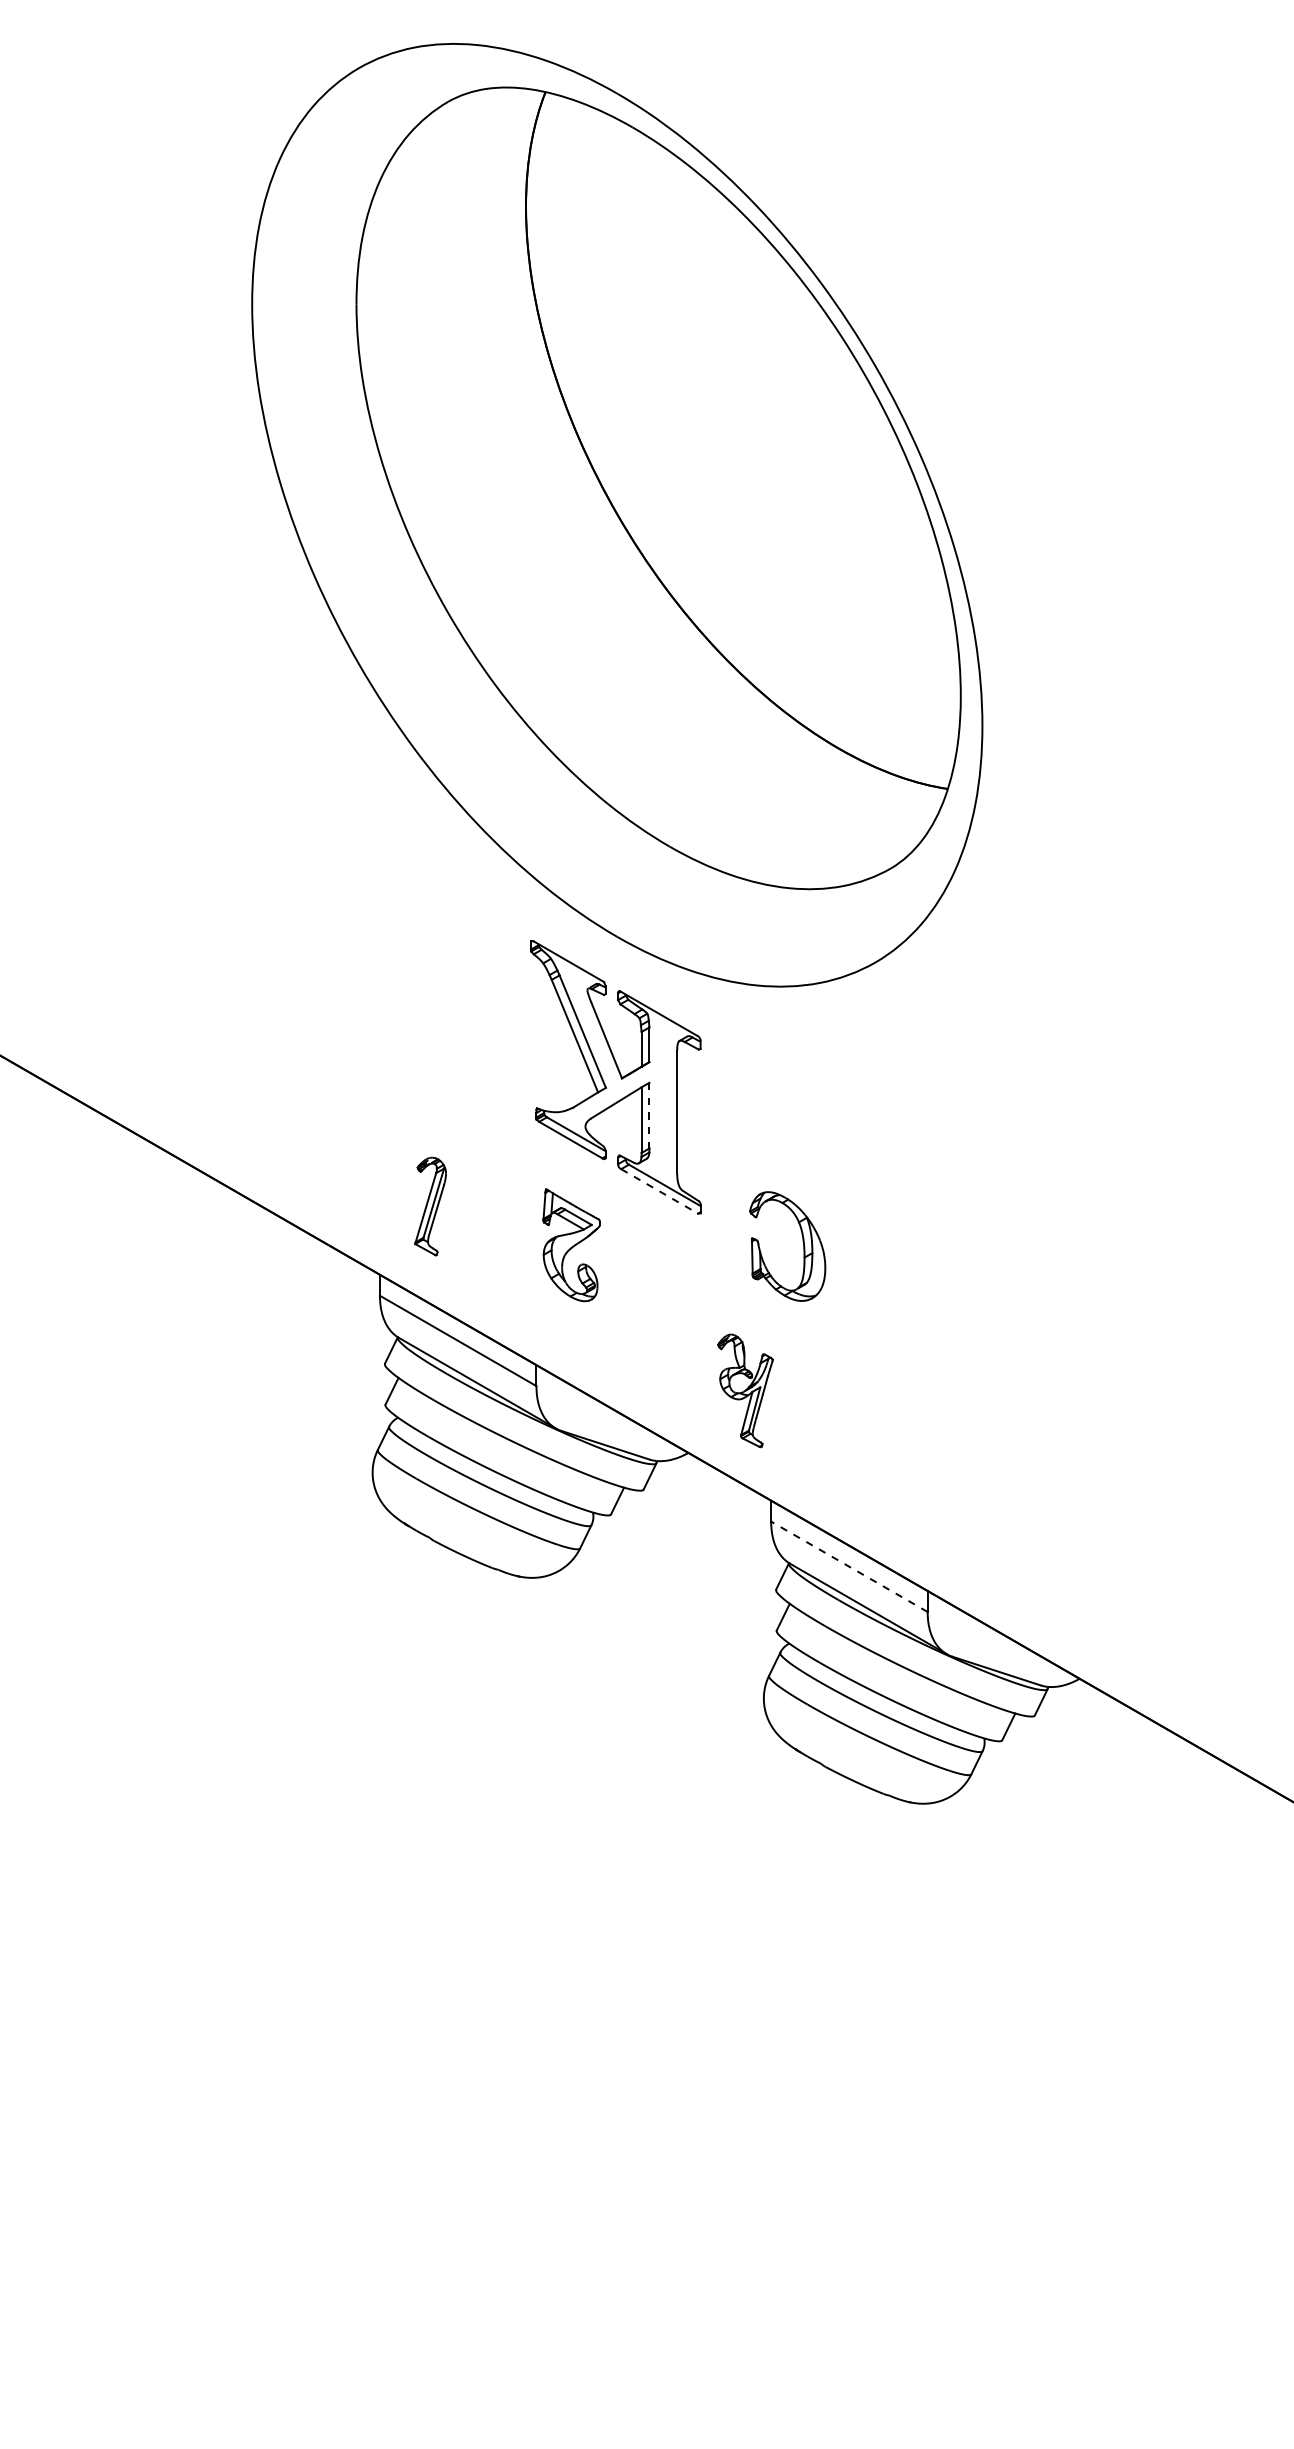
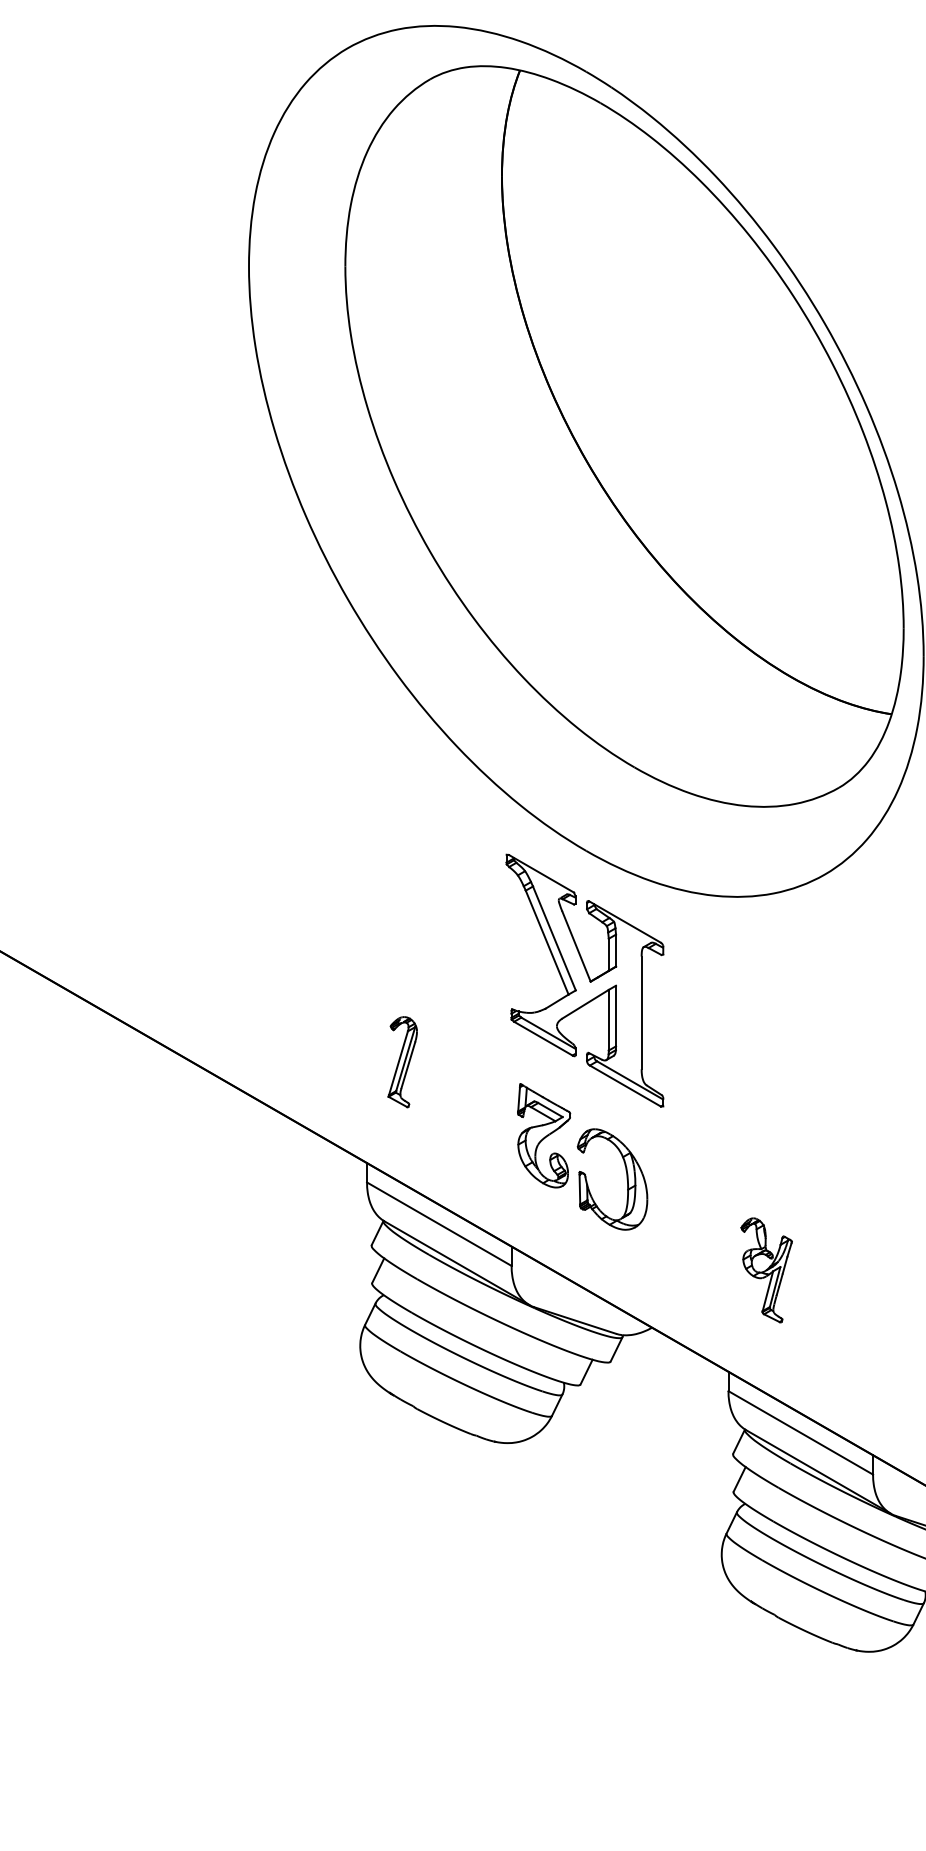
line: (649, 1115) -> (616, 1015), dashed -> solid
line: (660, 1191) -> (626, 1086), dashed -> solid
part: (430, 1206) -> (402, 1062), moved
part: (802, 1241) -> (626, 1174), moved
part: (745, 1390) -> (766, 1270), moved
line: (848, 1566) -> (799, 1432), dashed -> solid

